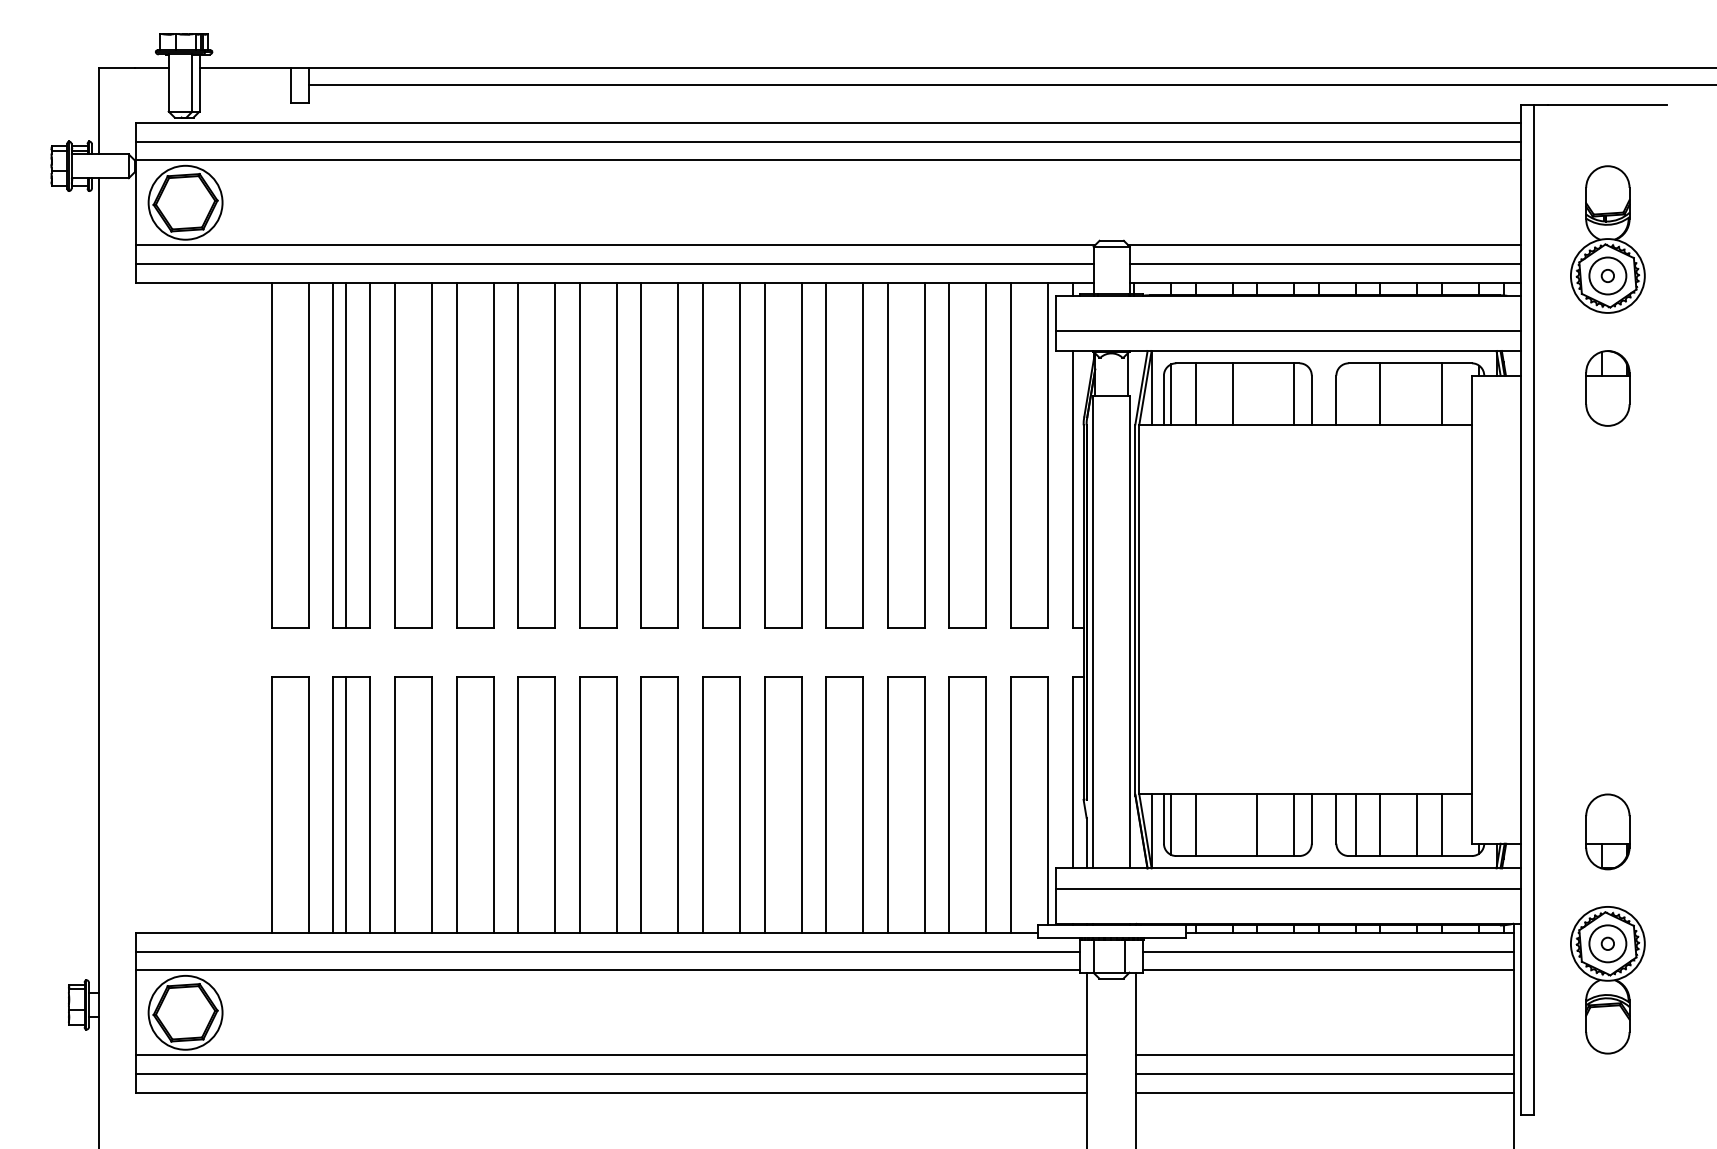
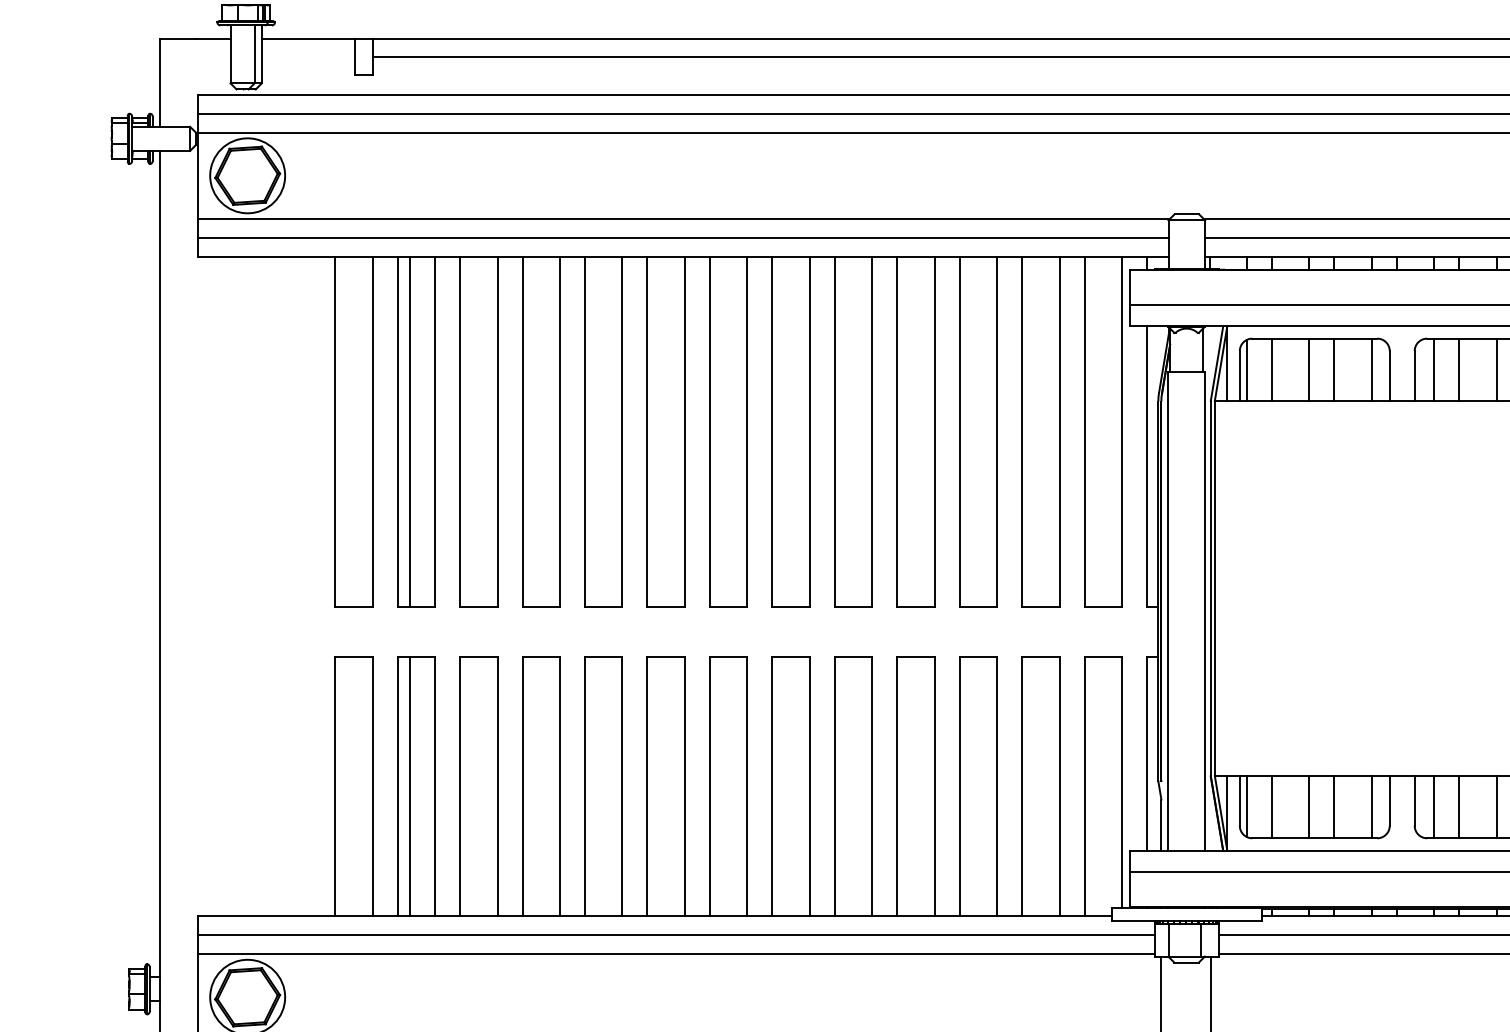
line: (1257, 393) -> (1334, 369), added
line: (1355, 393) -> (1434, 369), added
line: (1417, 393) -> (1496, 369), added
line: (1232, 825) -> (1309, 807), added

